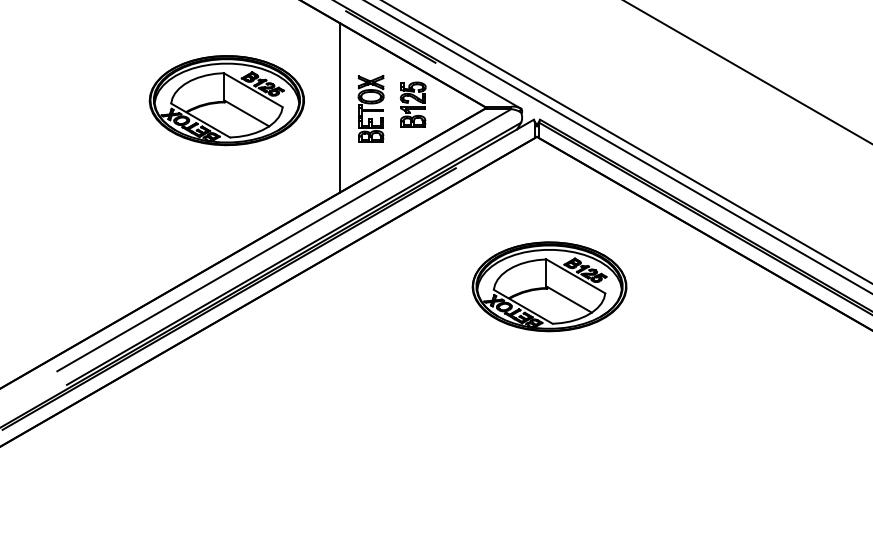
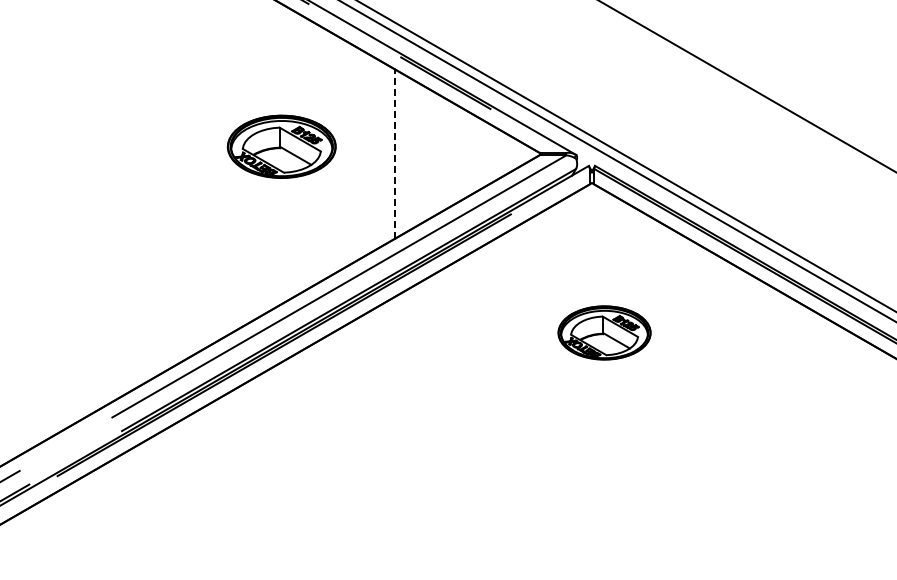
part: (226, 100) -> (281, 146), size x0.7
part: (413, 104) -> (468, 150), removed
line: (340, 107) -> (395, 153), solid -> dashed
part: (370, 108) -> (425, 154), removed
part: (549, 286) -> (604, 332), size x0.6

